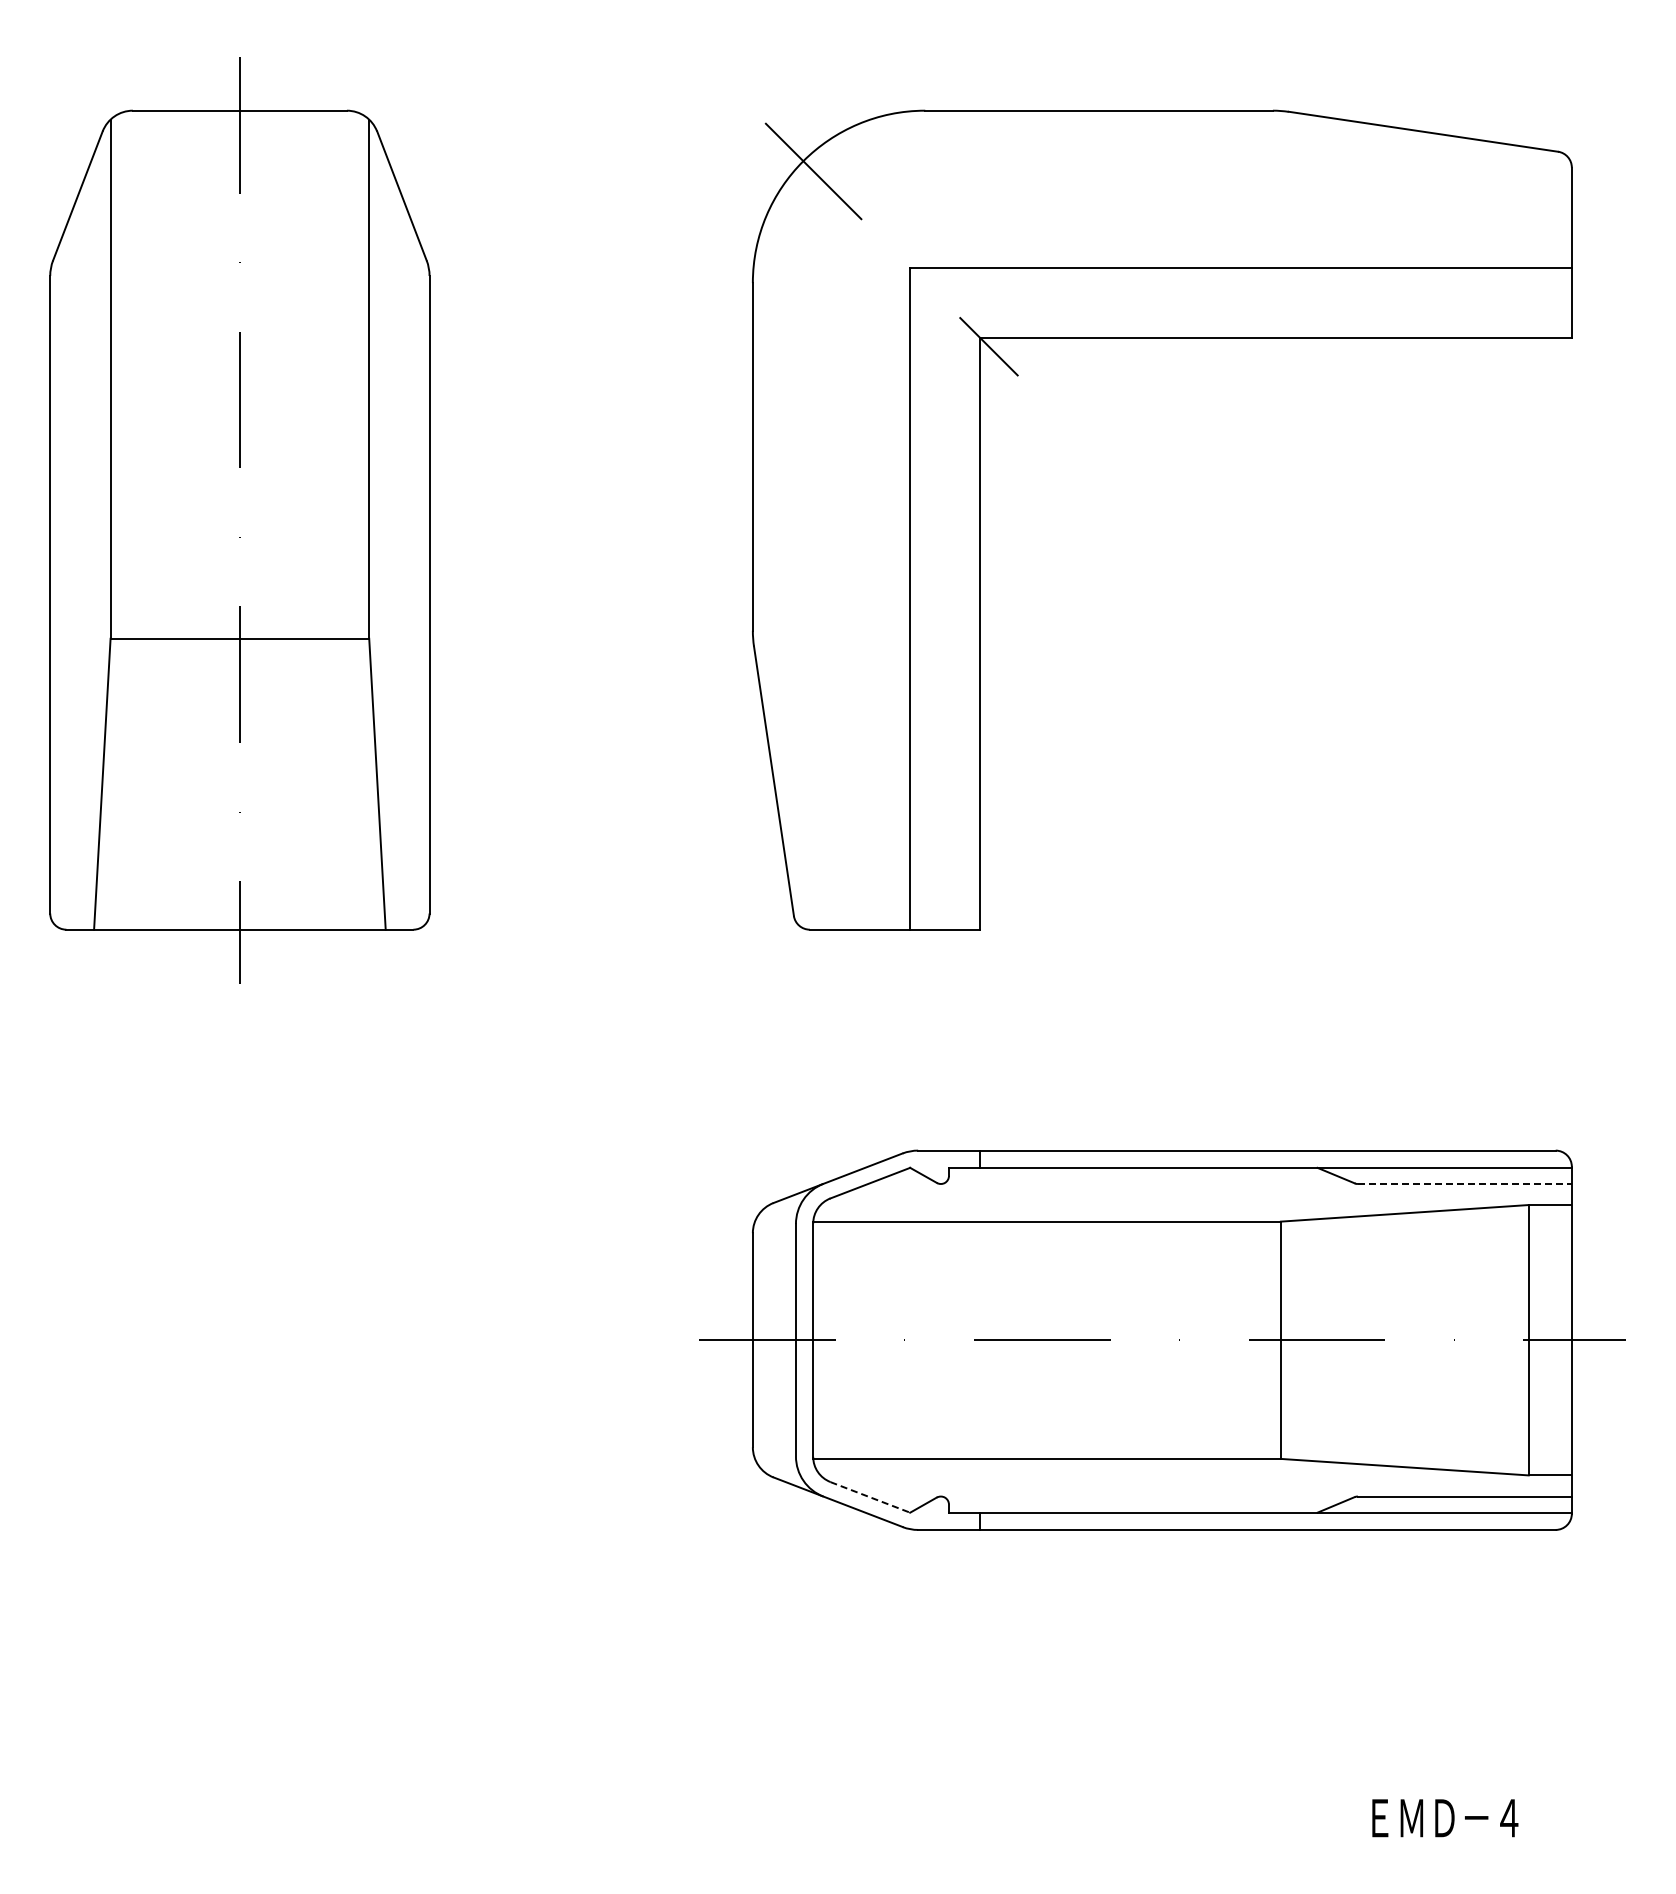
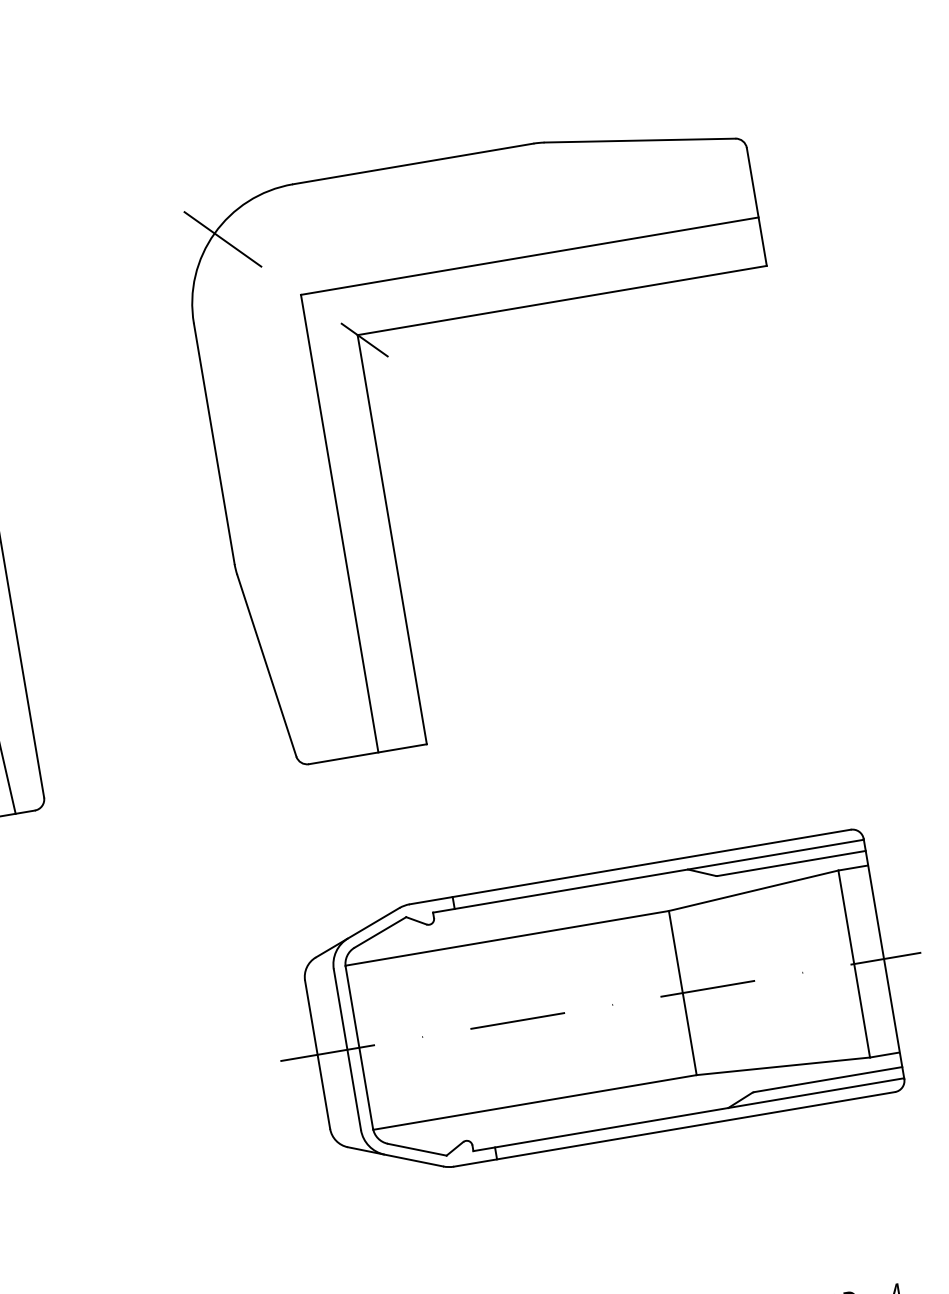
line: (1464, 1184) -> (791, 863), dashed -> solid
line: (870, 1497) -> (417, 1149), dashed -> solid

